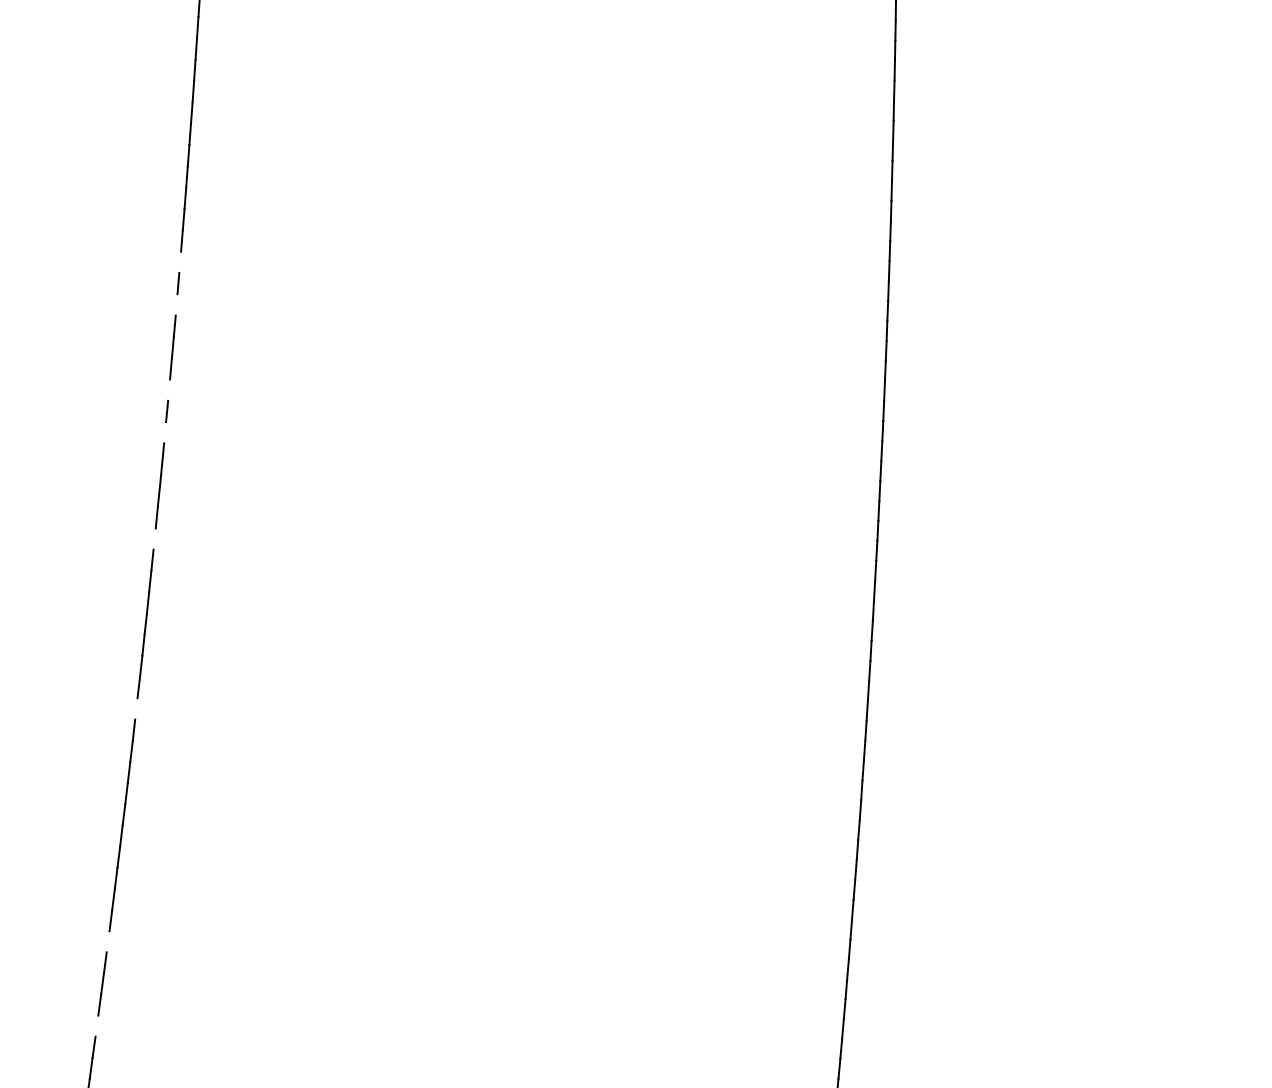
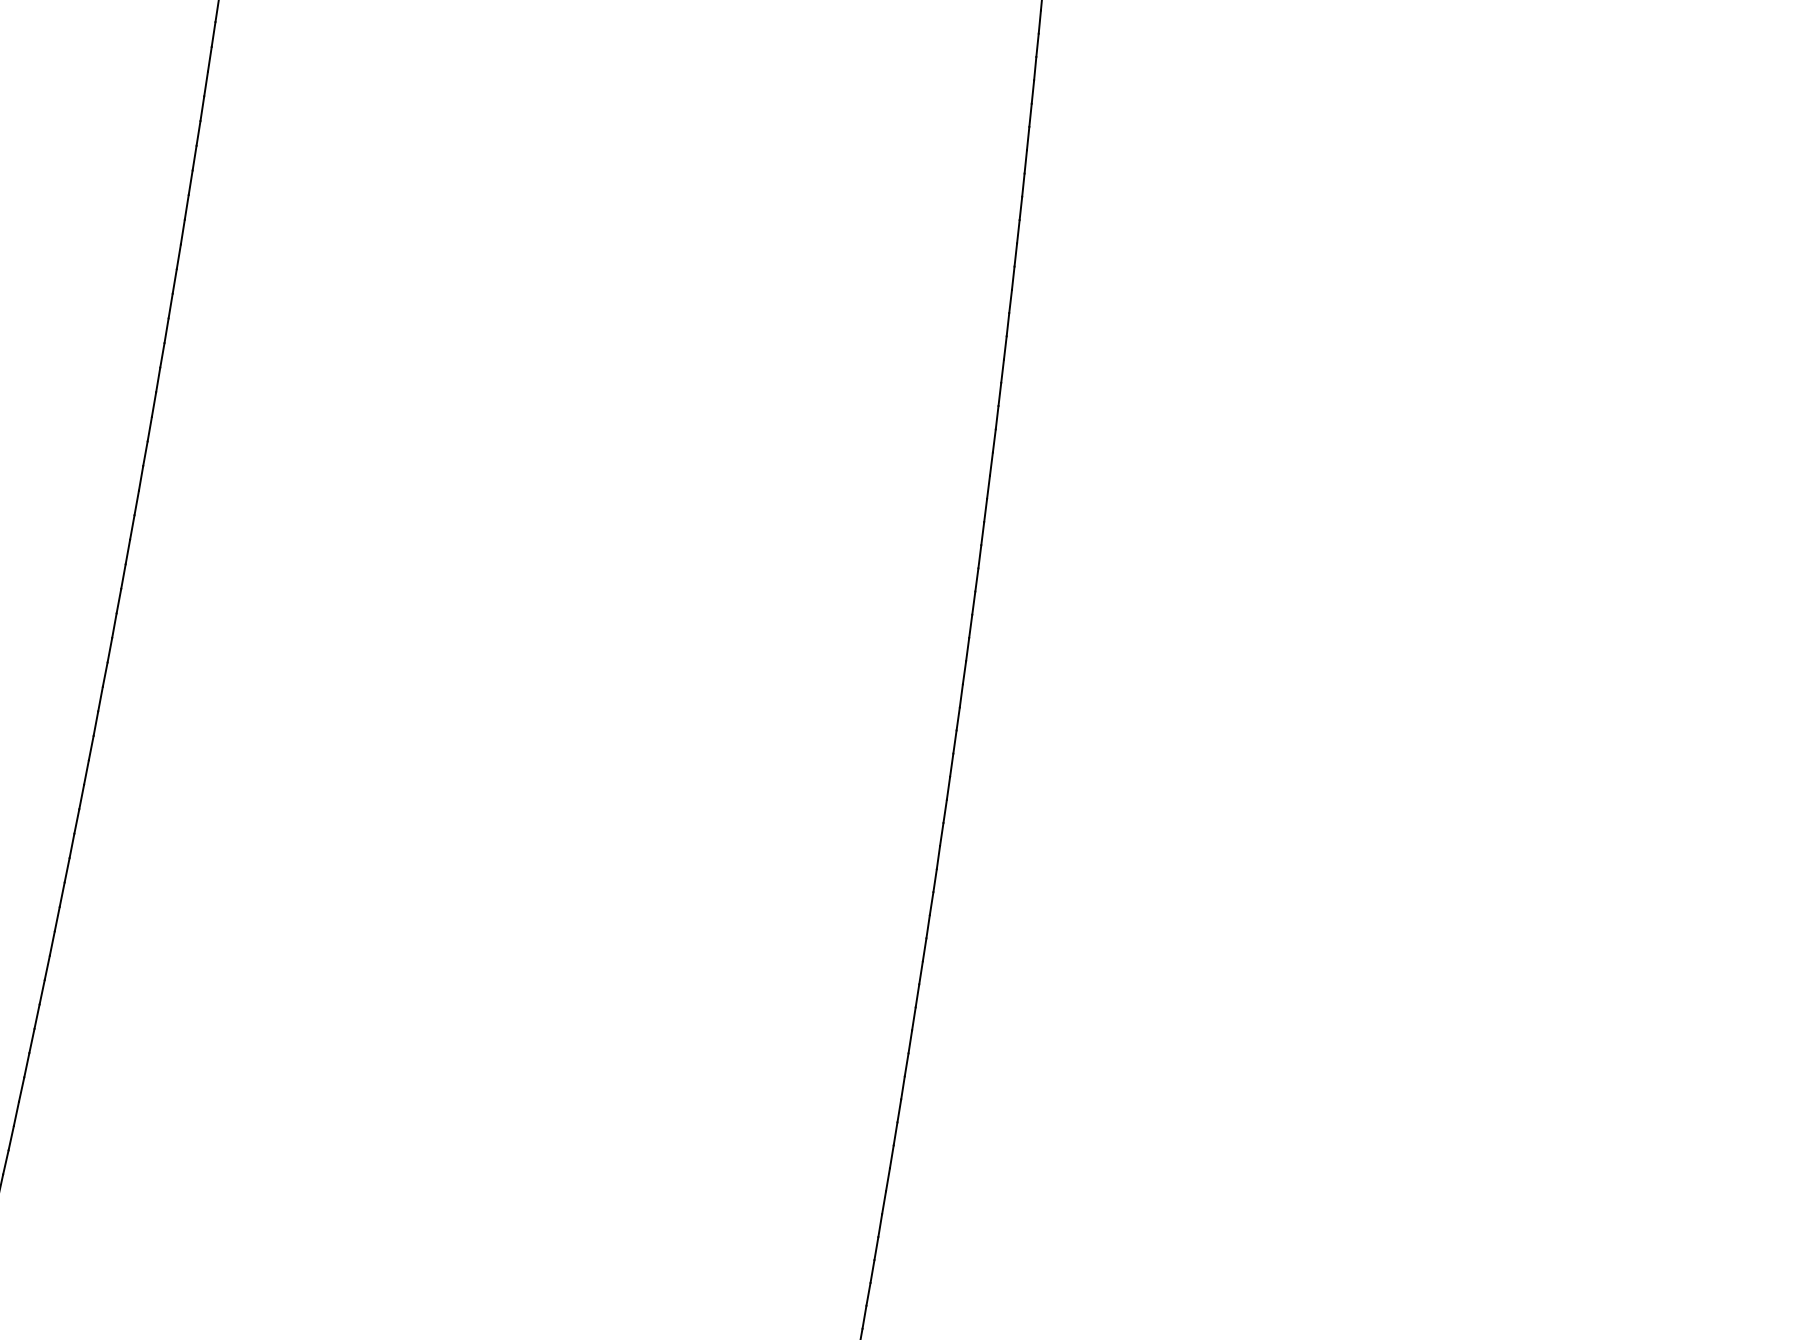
line: (179, 262) -> (190, 182), added
line: (176, 304) -> (182, 231), added
line: (169, 389) -> (166, 330), added
line: (165, 432) -> (158, 379), added
line: (154, 538) -> (136, 502), added
line: (136, 708) -> (100, 698), added
line: (107, 941) -> (46, 967), added
line: (96, 1026) -> (26, 1065), added

